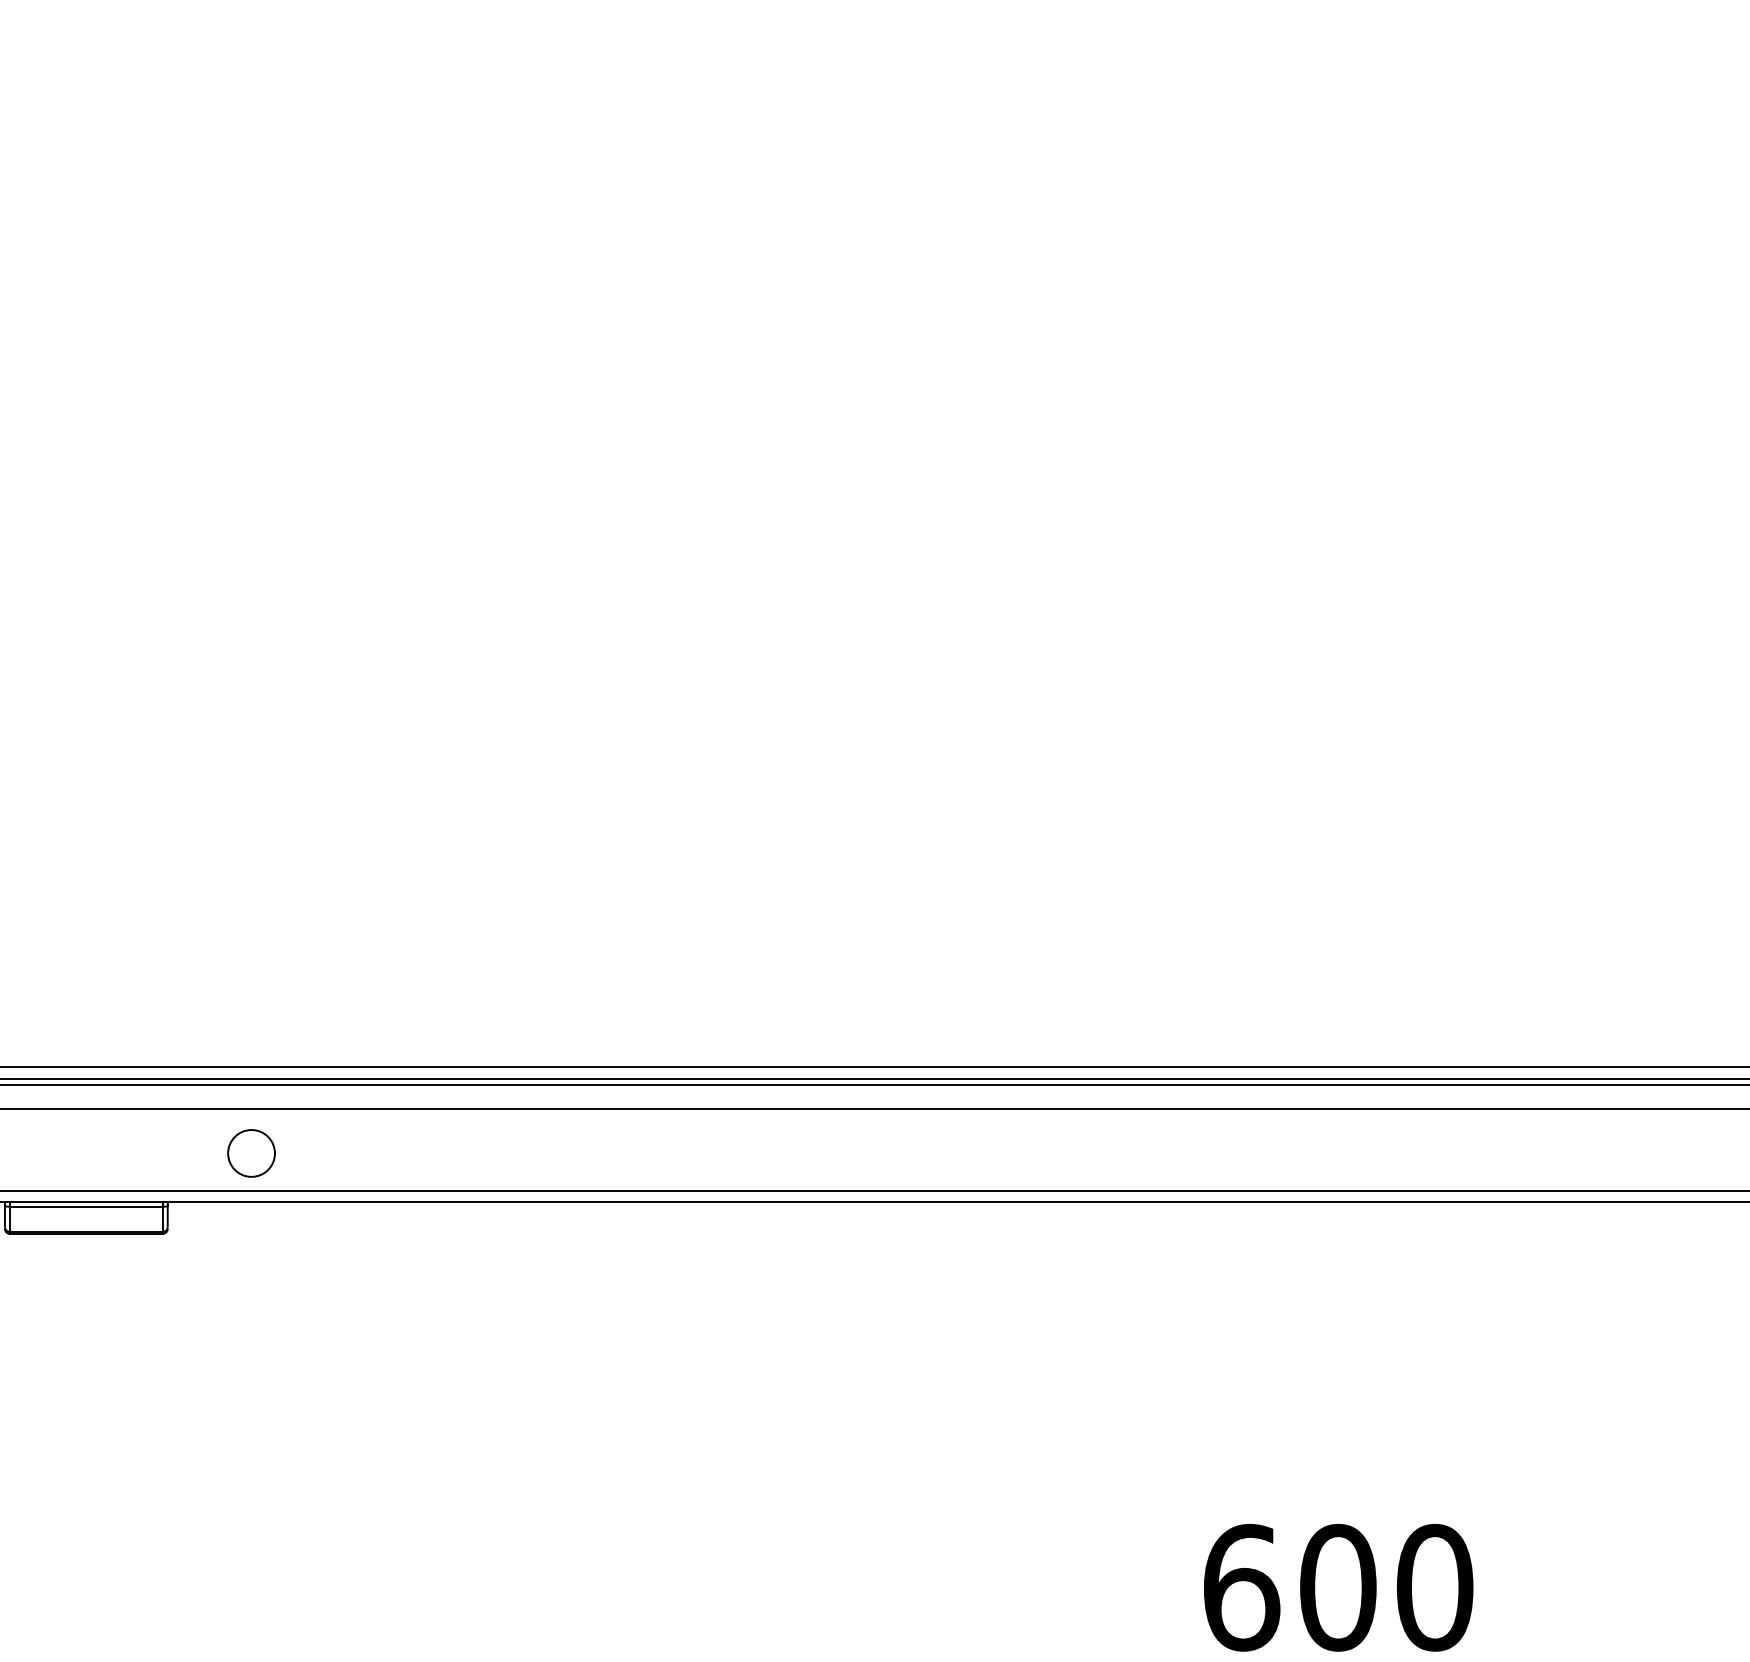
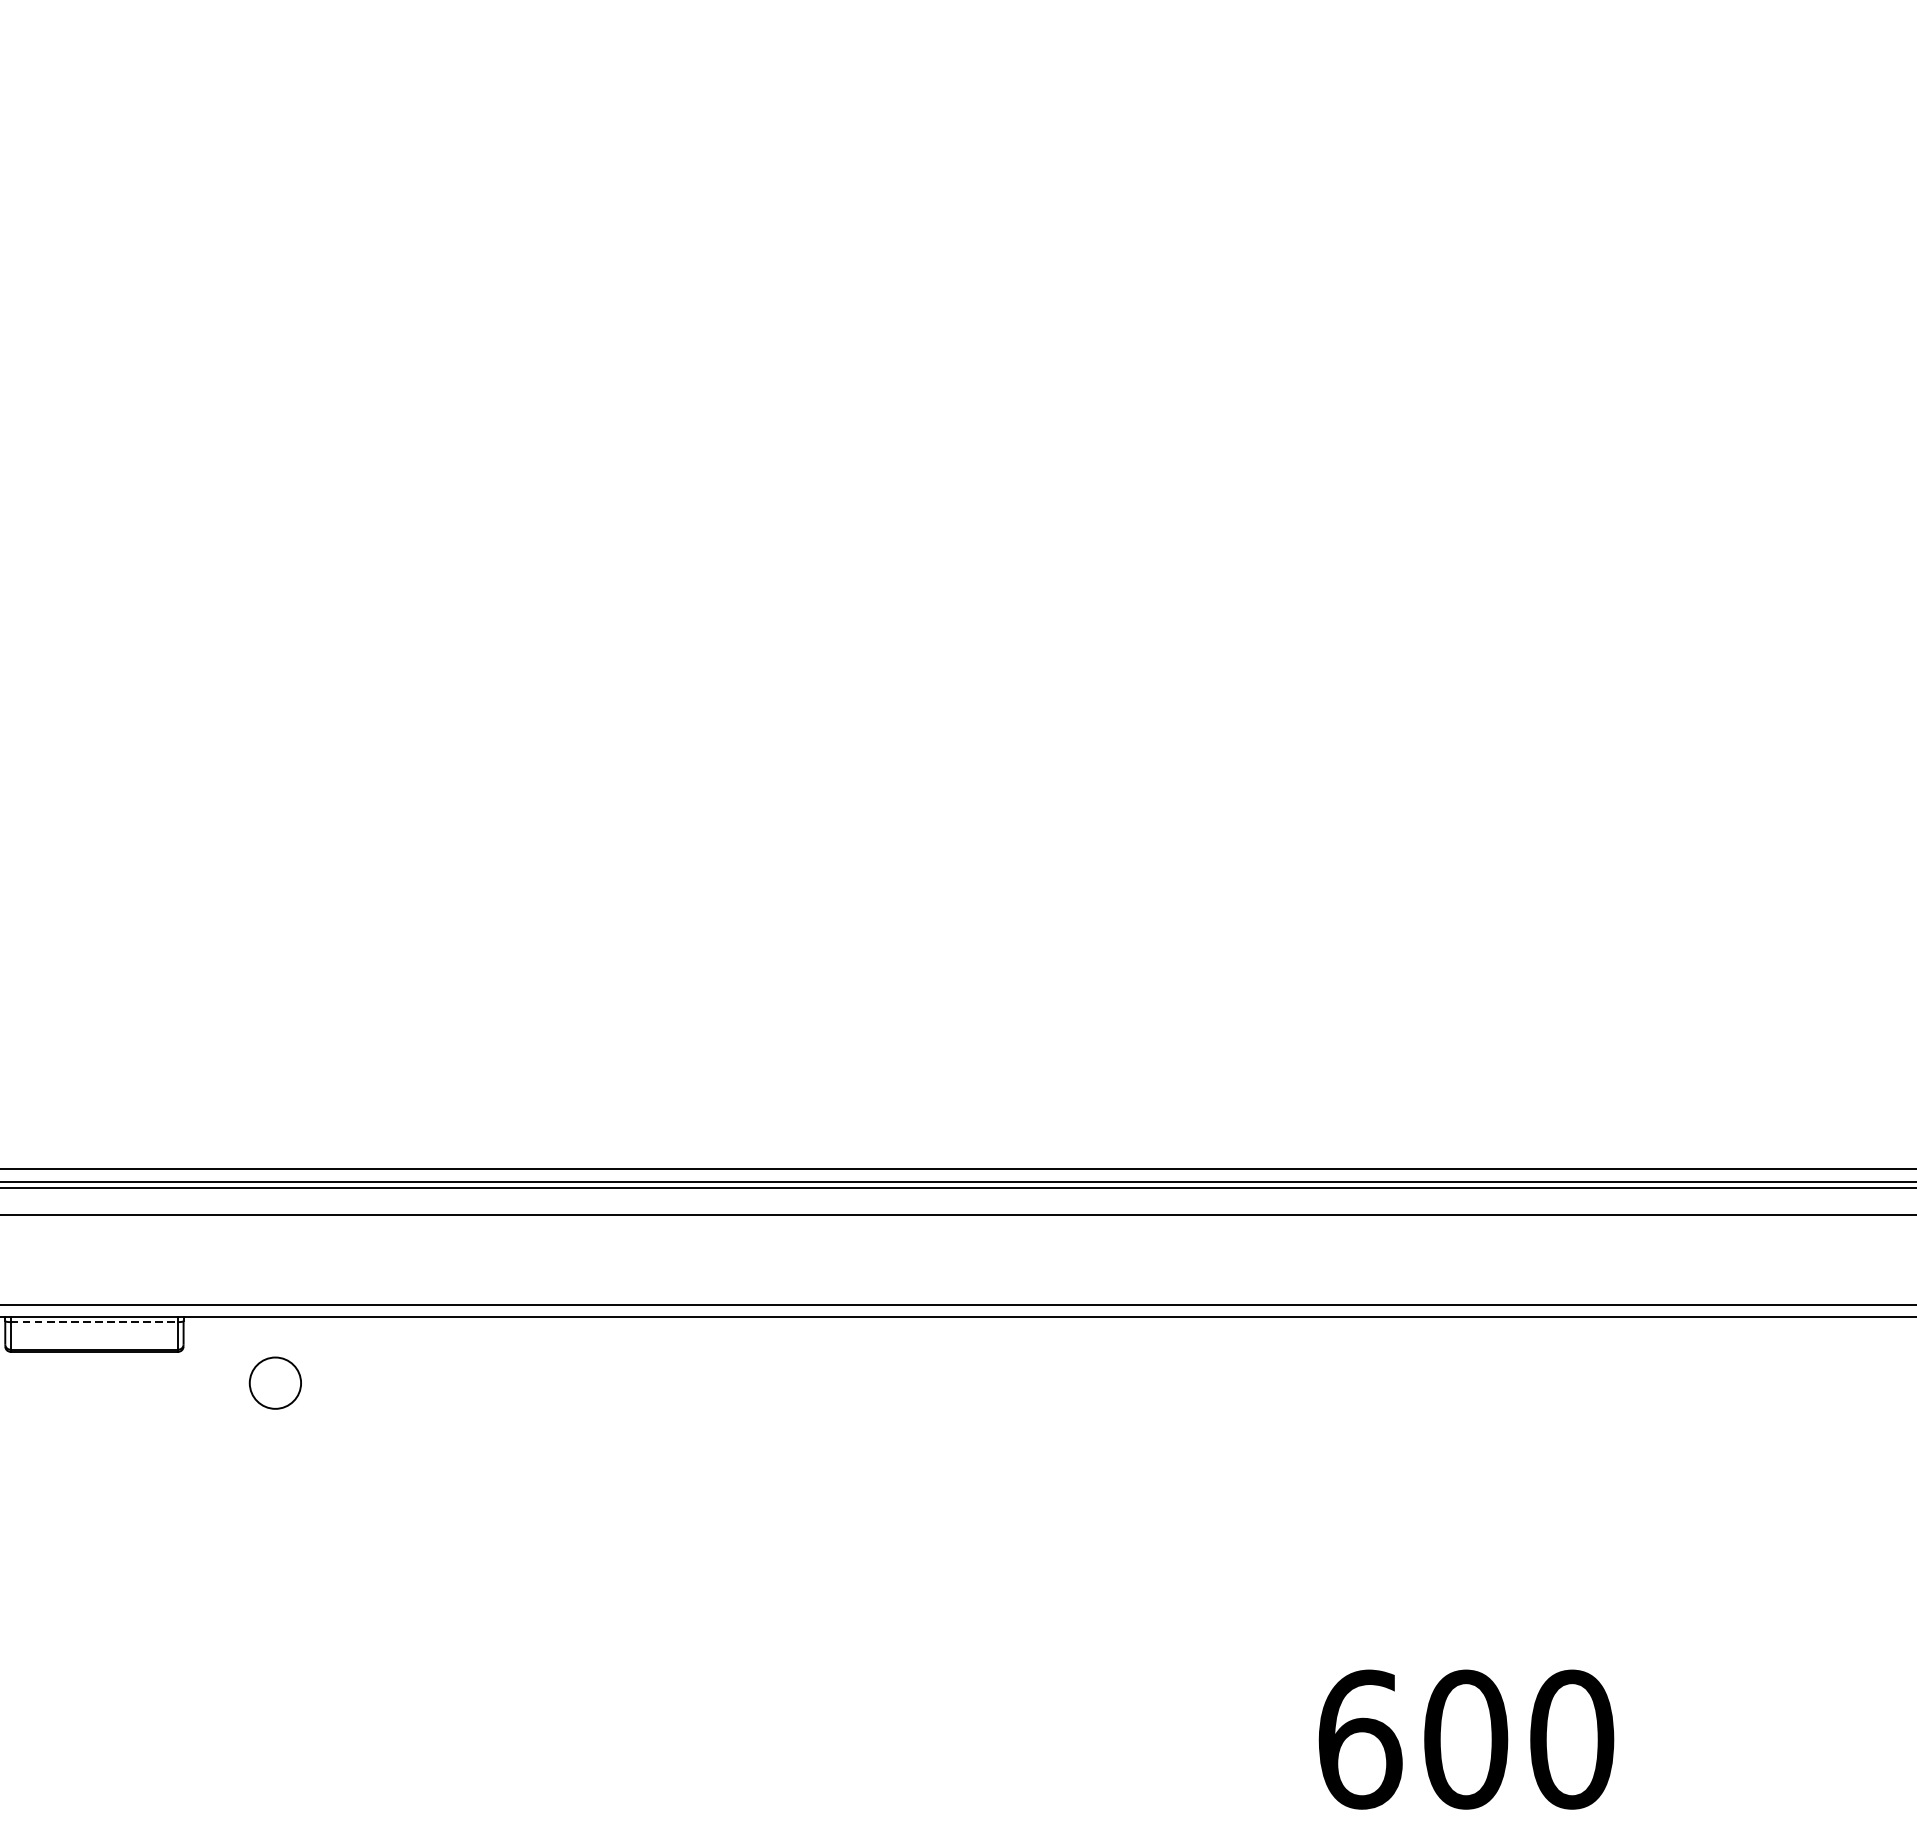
circle: (251, 1153) -> (275, 1383), moved
line: (86, 1206) -> (94, 1321), solid -> dashed

